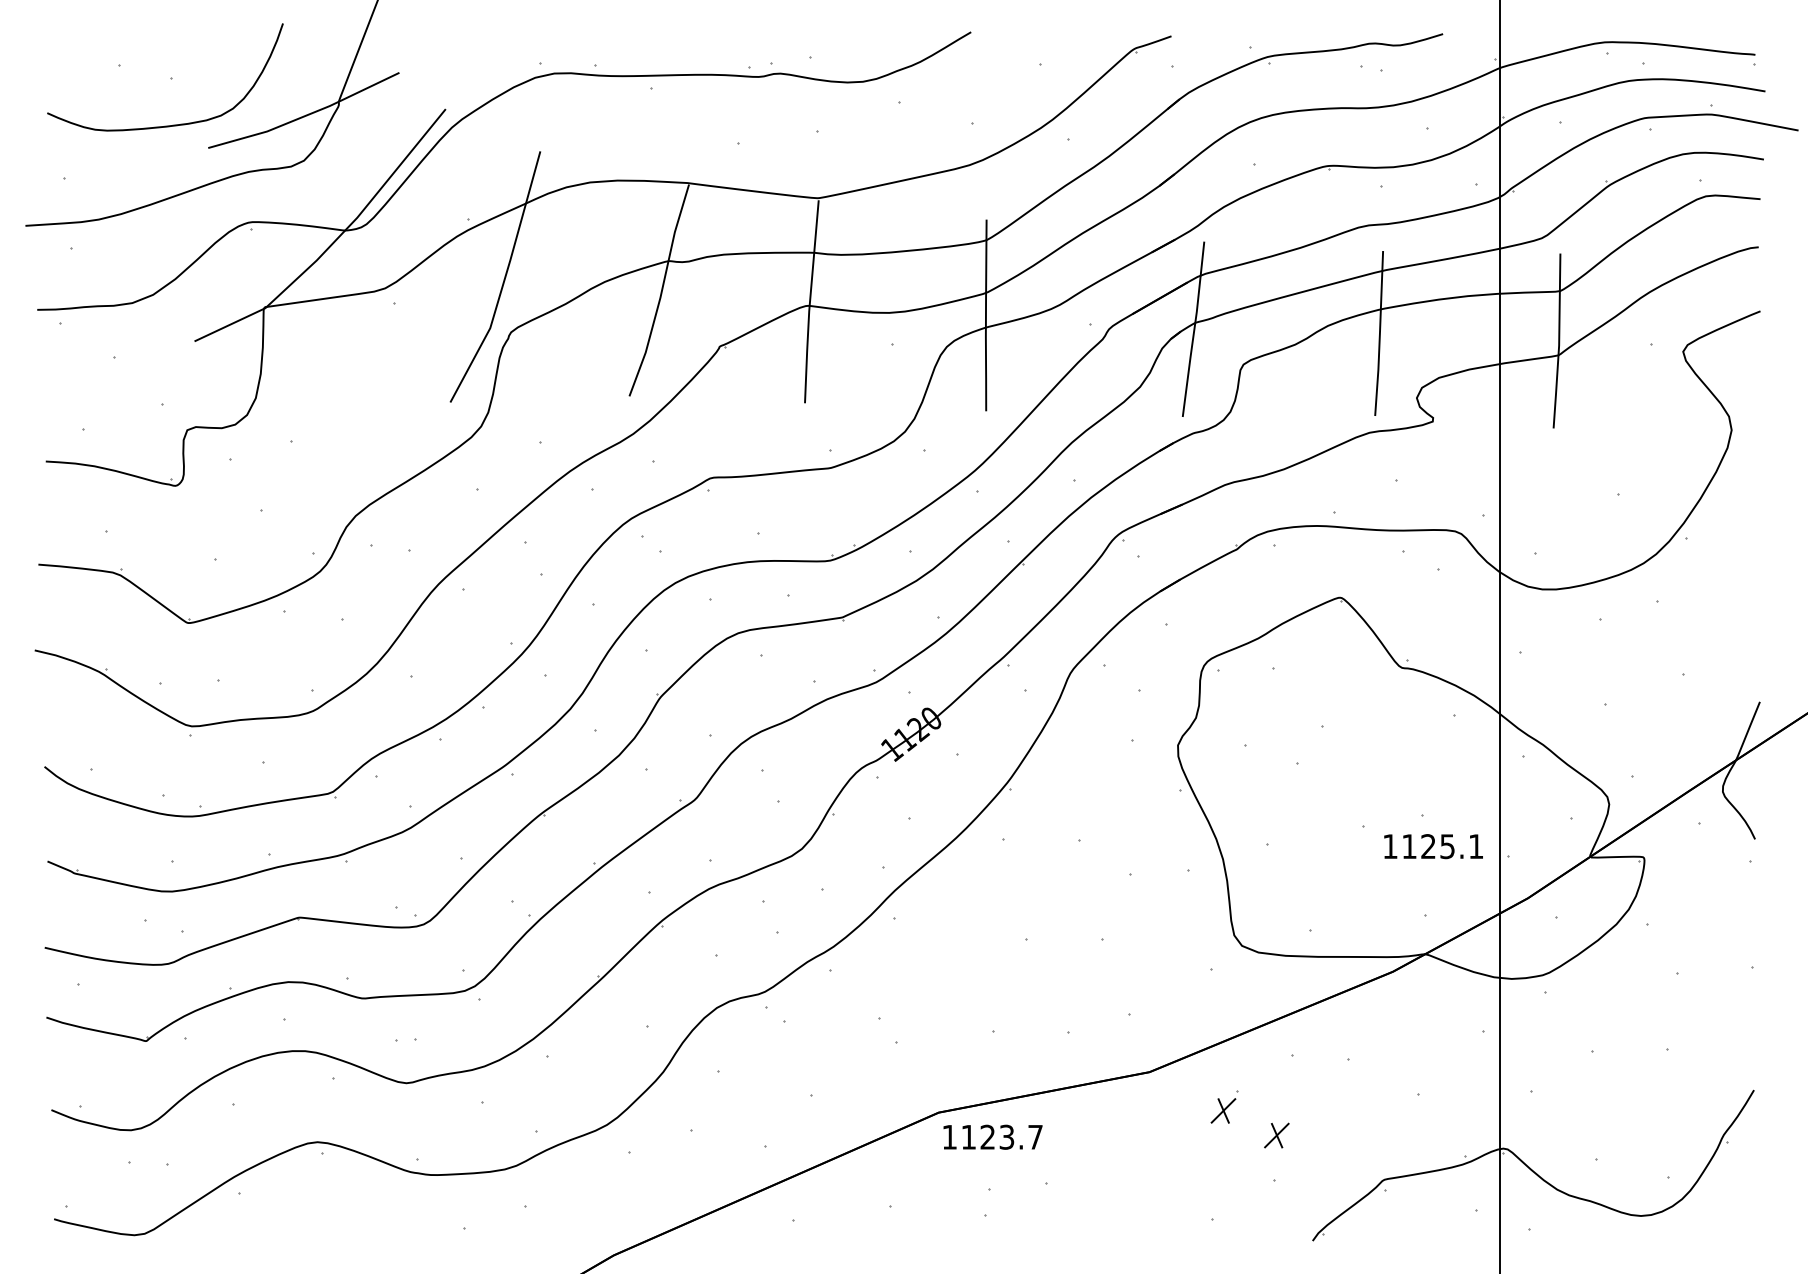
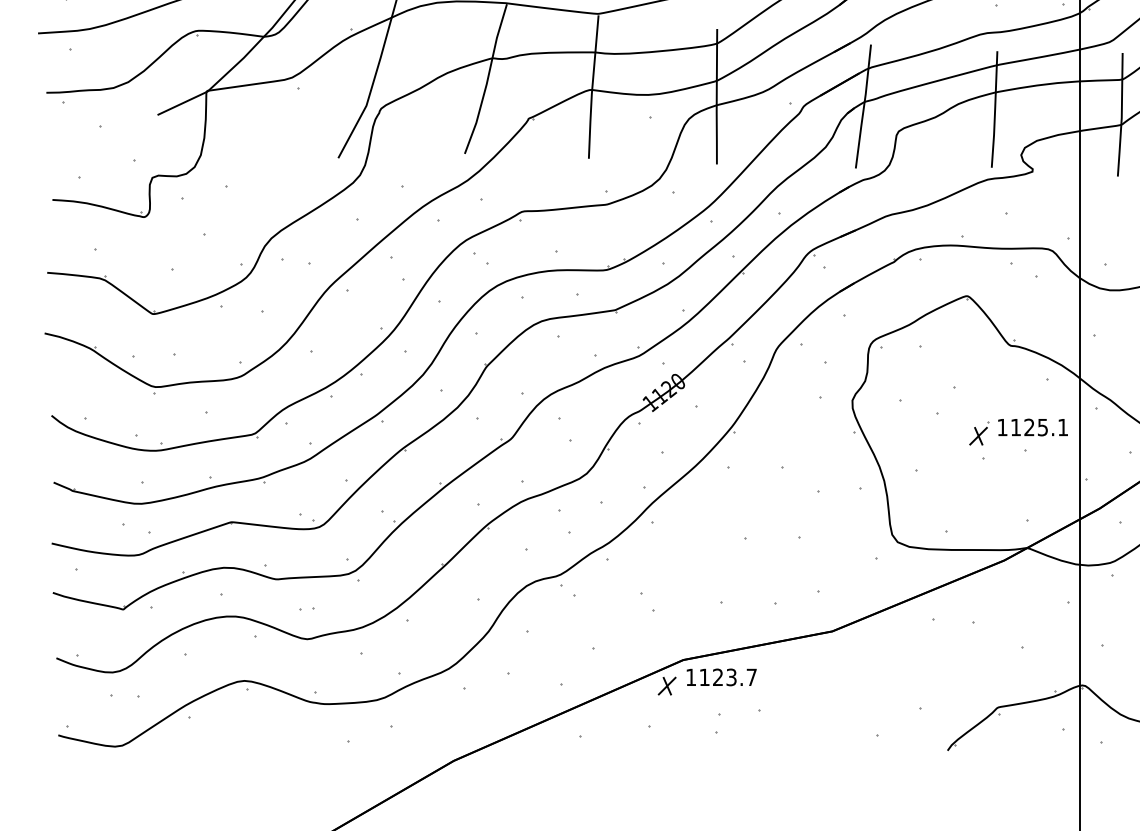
part: (1433, 846) -> (1032, 427), moved
part: (1224, 1106) -> (979, 433), moved
part: (1276, 1135) -> (666, 686), moved

